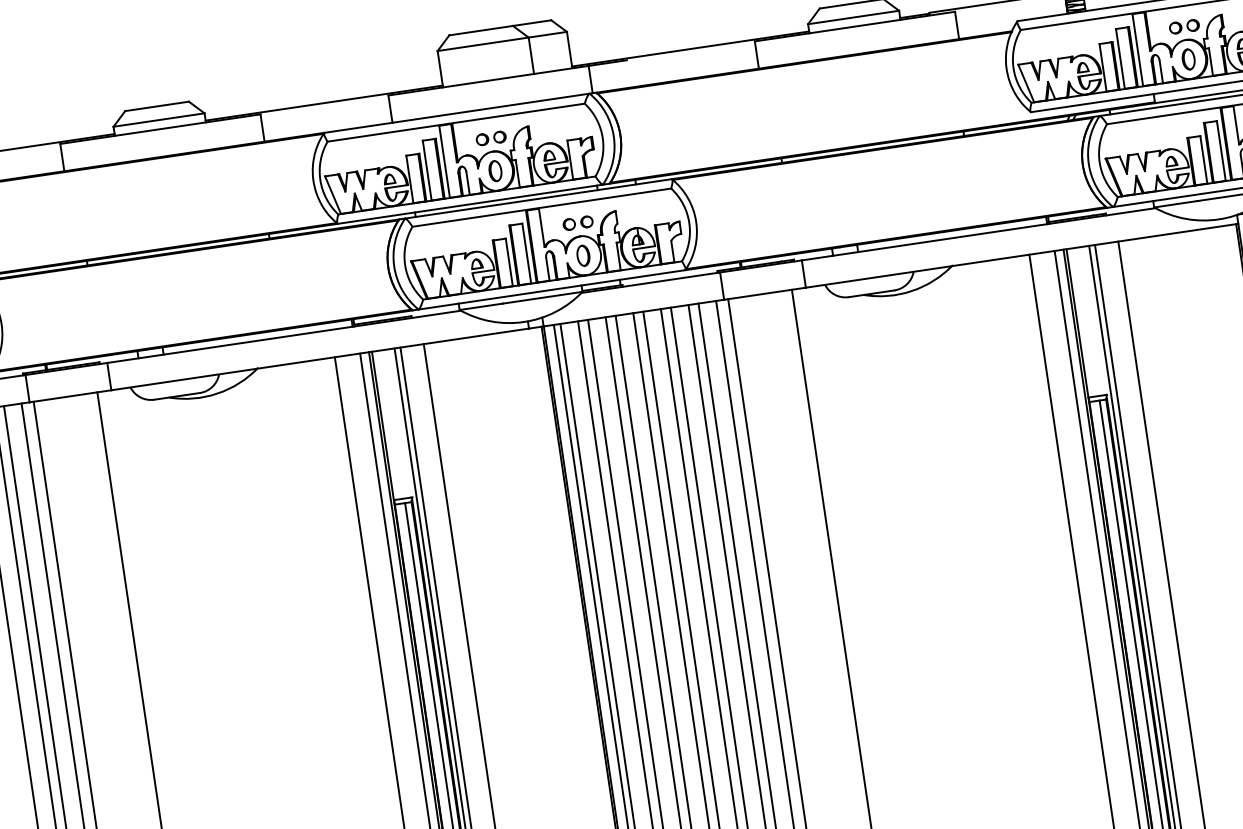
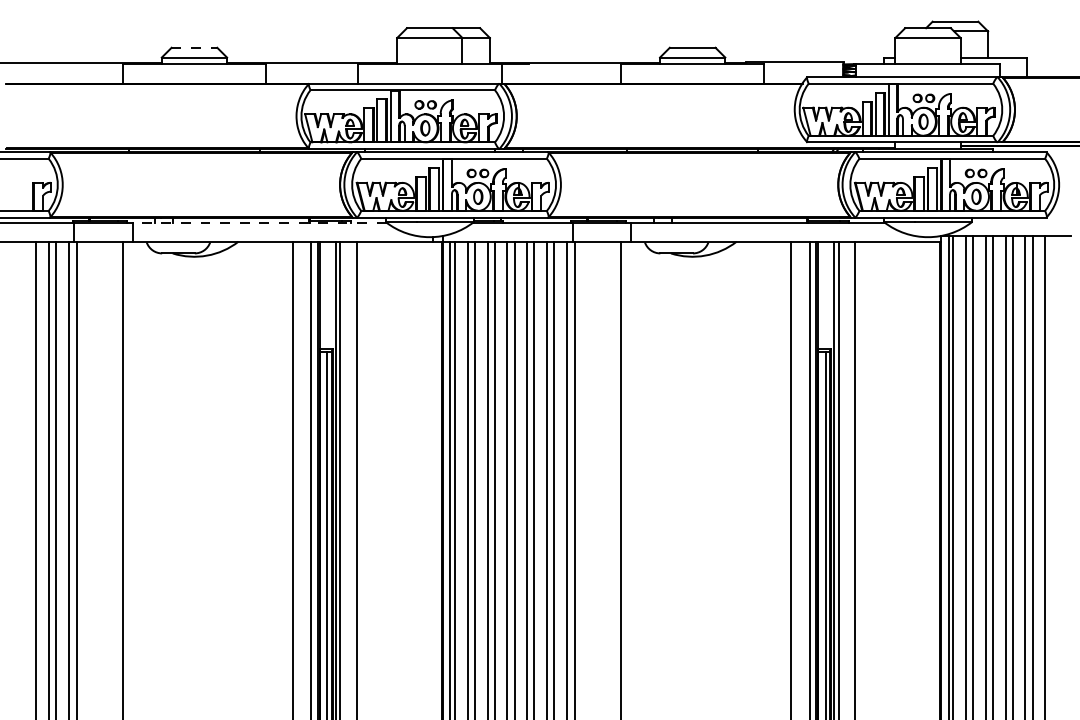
line: (157, 105) -> (194, 47), solid -> dashed
line: (283, 336) -> (259, 222), solid -> dashed

